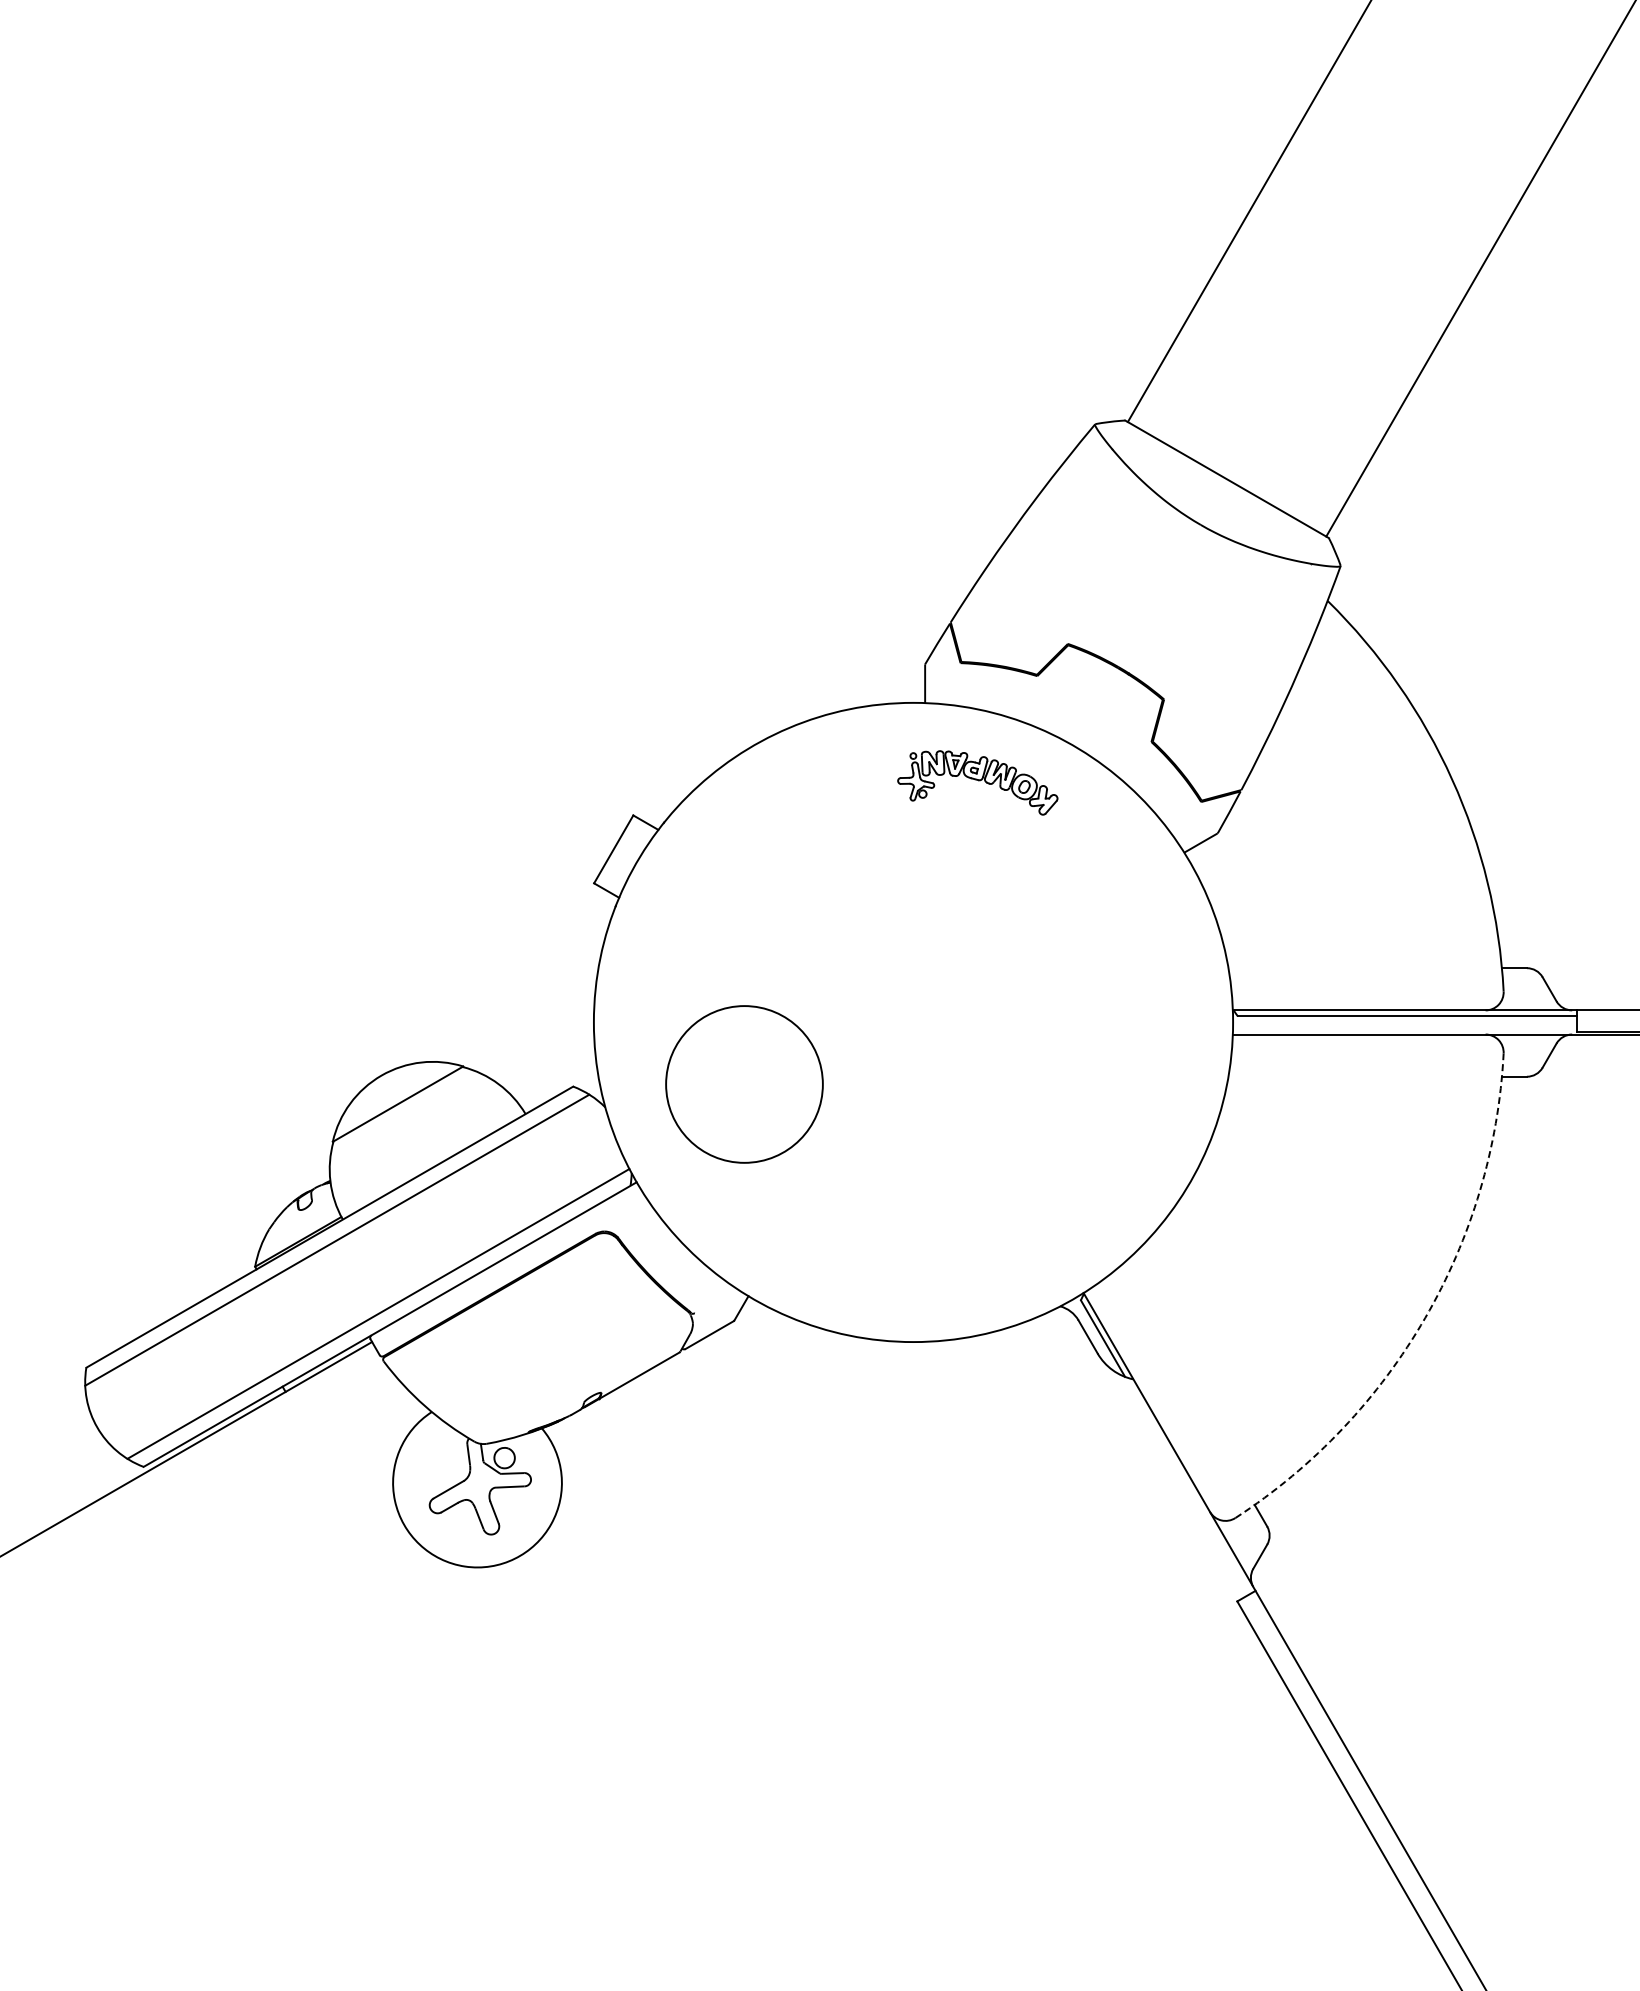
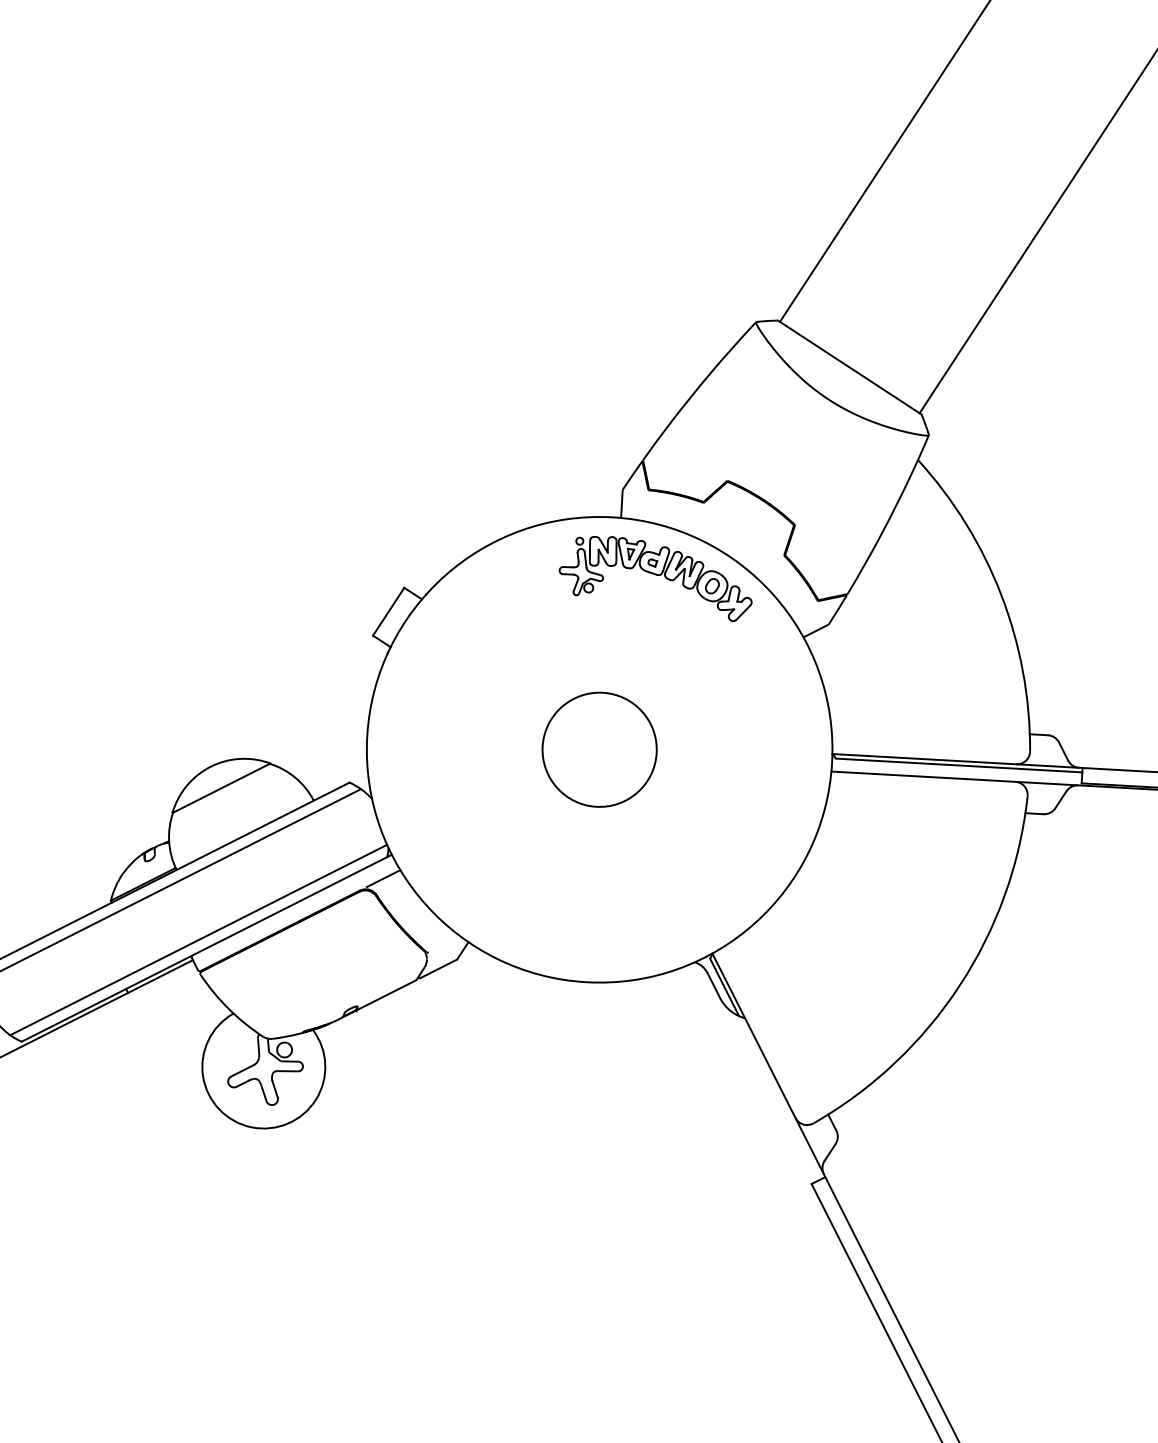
part: (977, 782) -> (655, 577), size x1.67
circle: (744, 1084) -> (599, 749), moved
line: (626, 1215) -> (383, 878), added
arc: (1425, 1317) -> (960, 985), dashed -> solid

